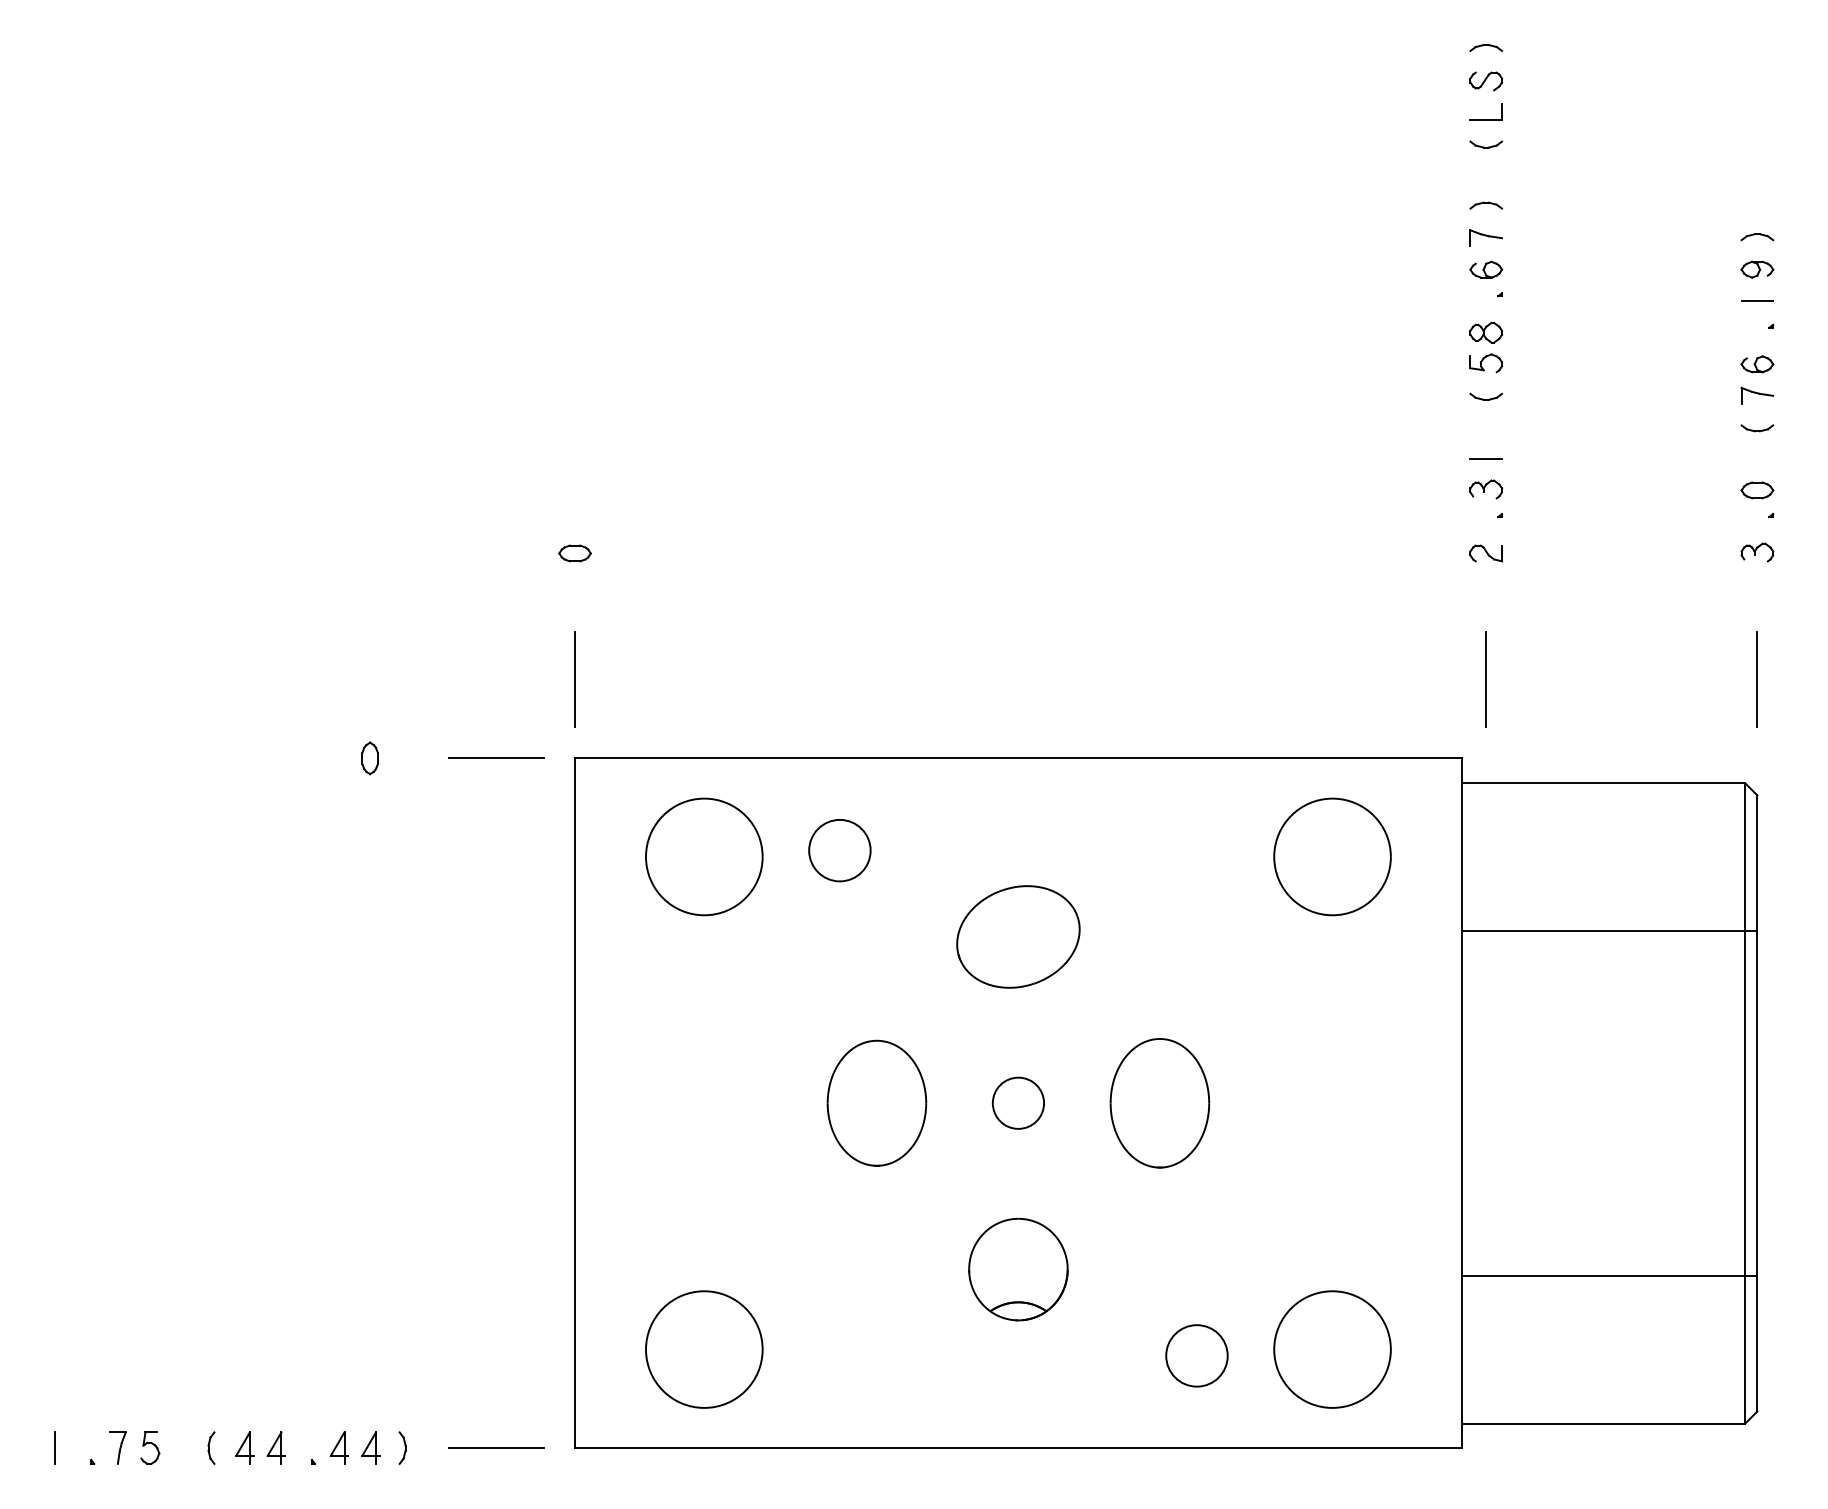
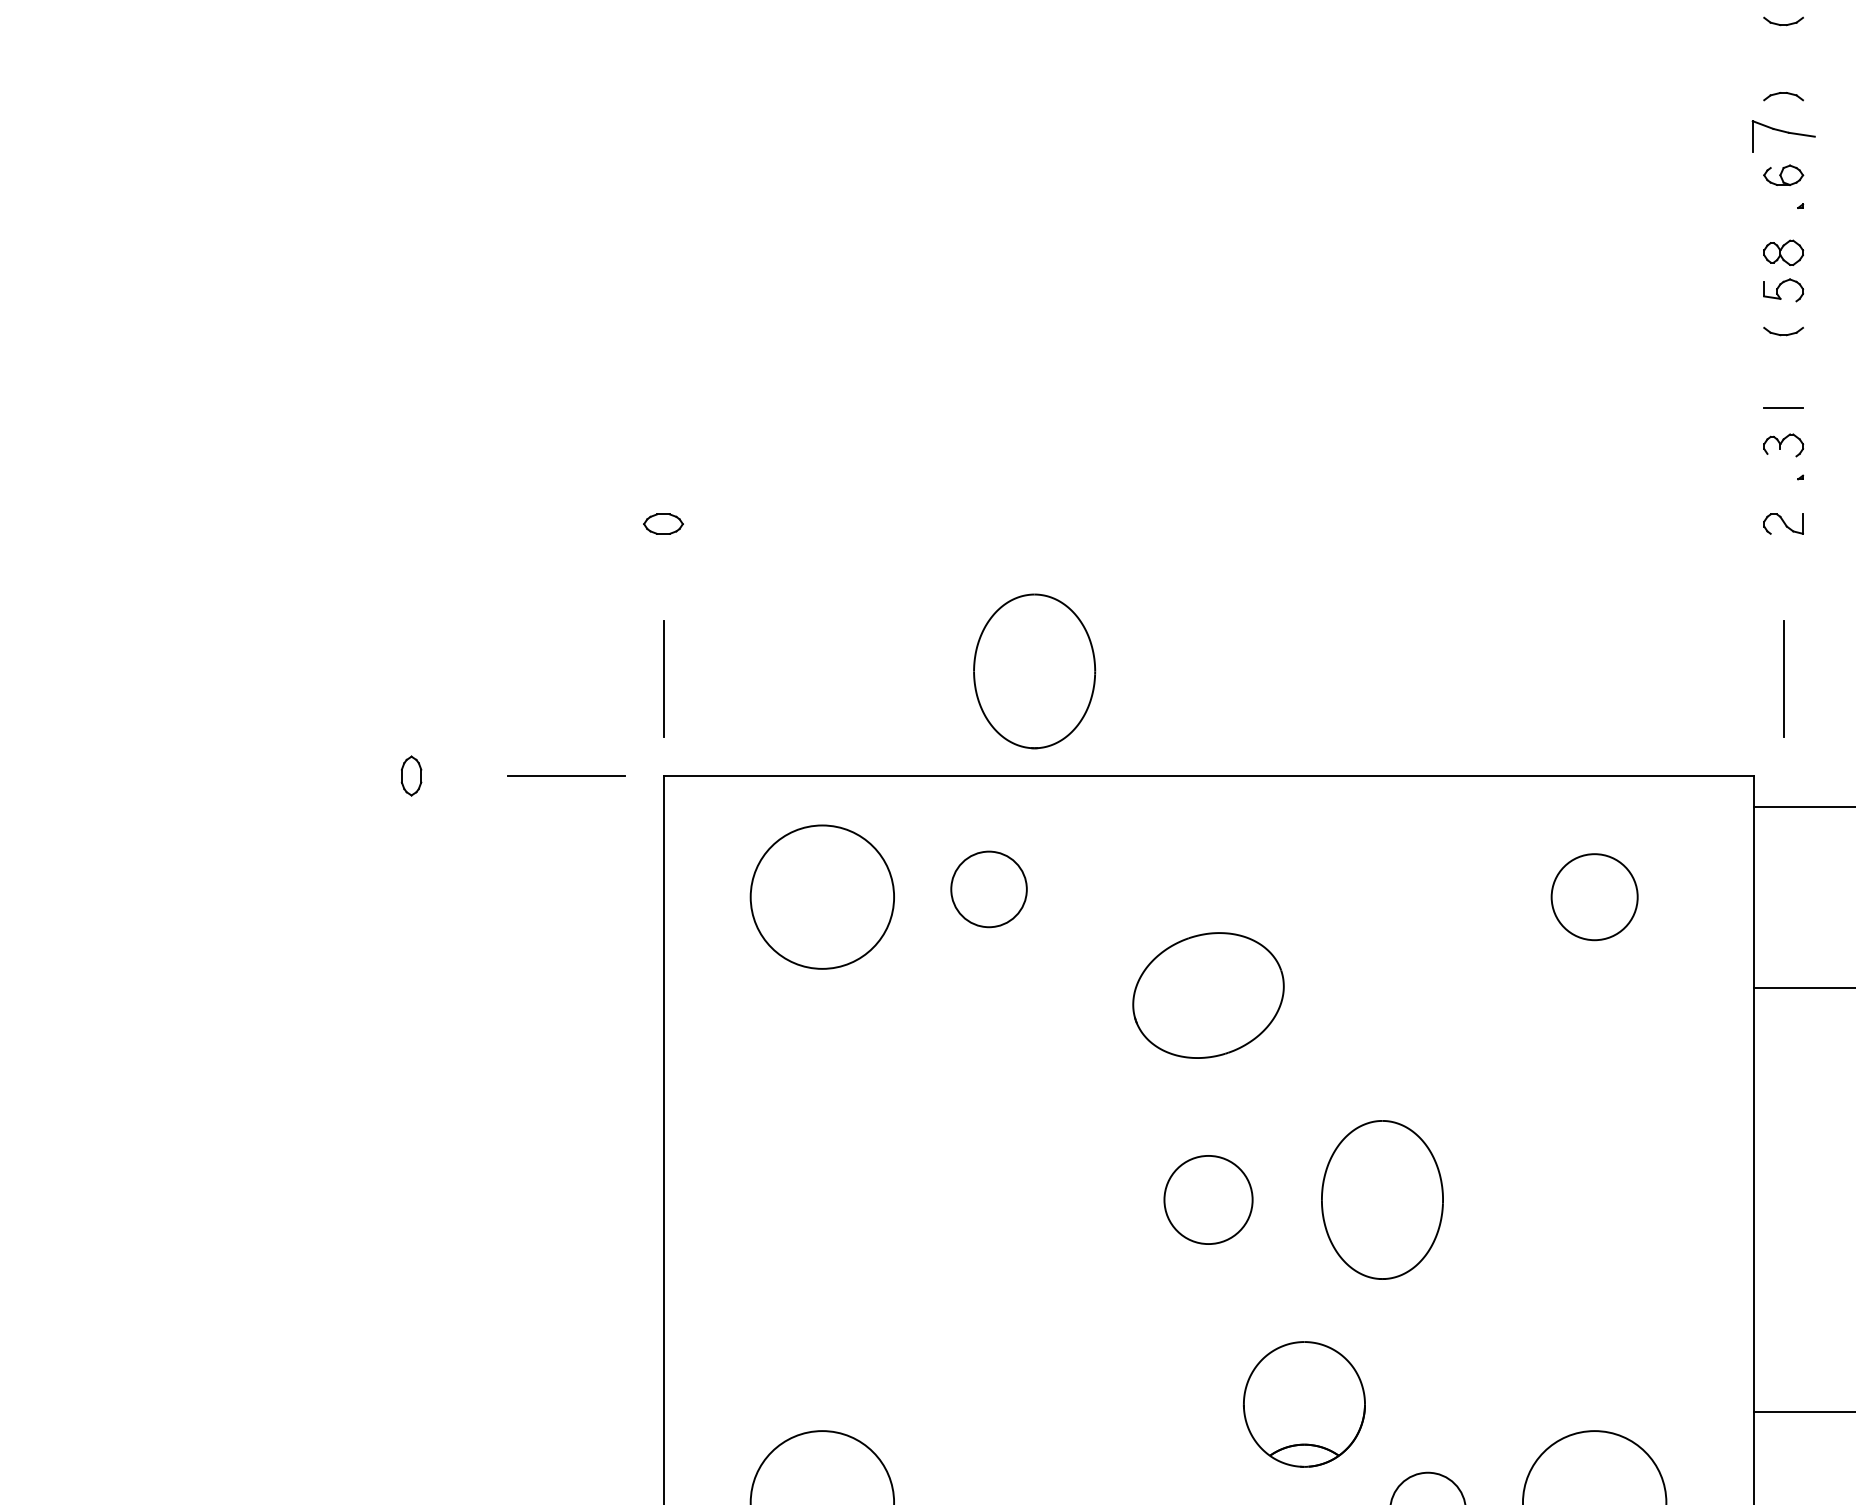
part: (1485, 237) -> (1782, 135), size x1.6
circle: (1332, 856) -> (1594, 896), size x0.6
part: (876, 1102) -> (1034, 670), moved
circle: (1018, 1102) -> (1208, 1199), size x1.4
part: (1018, 1269) -> (1304, 1404), moved

